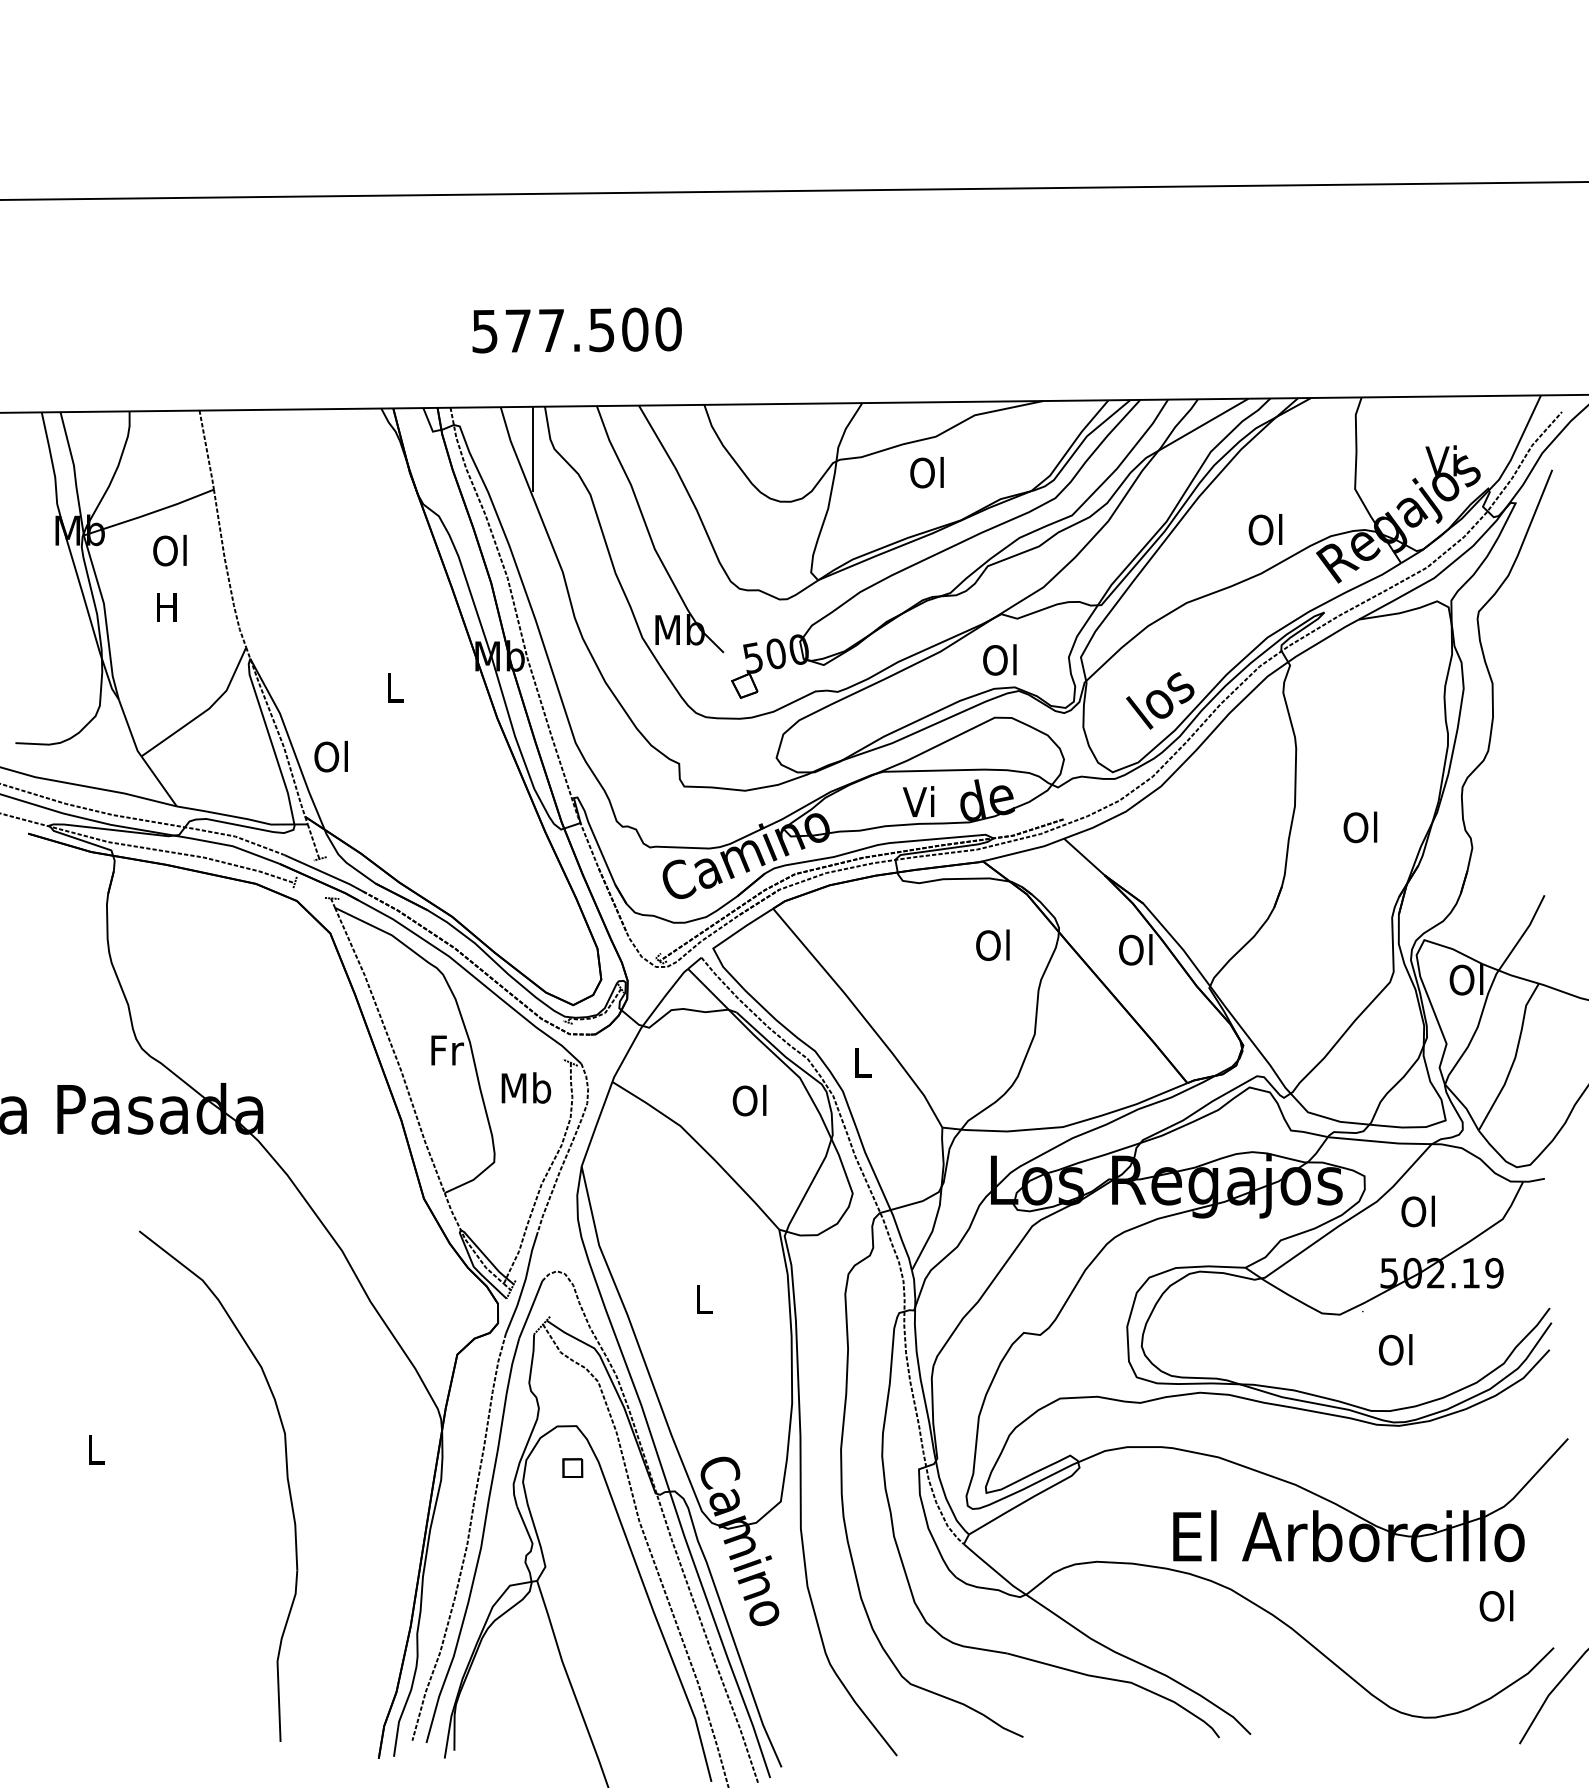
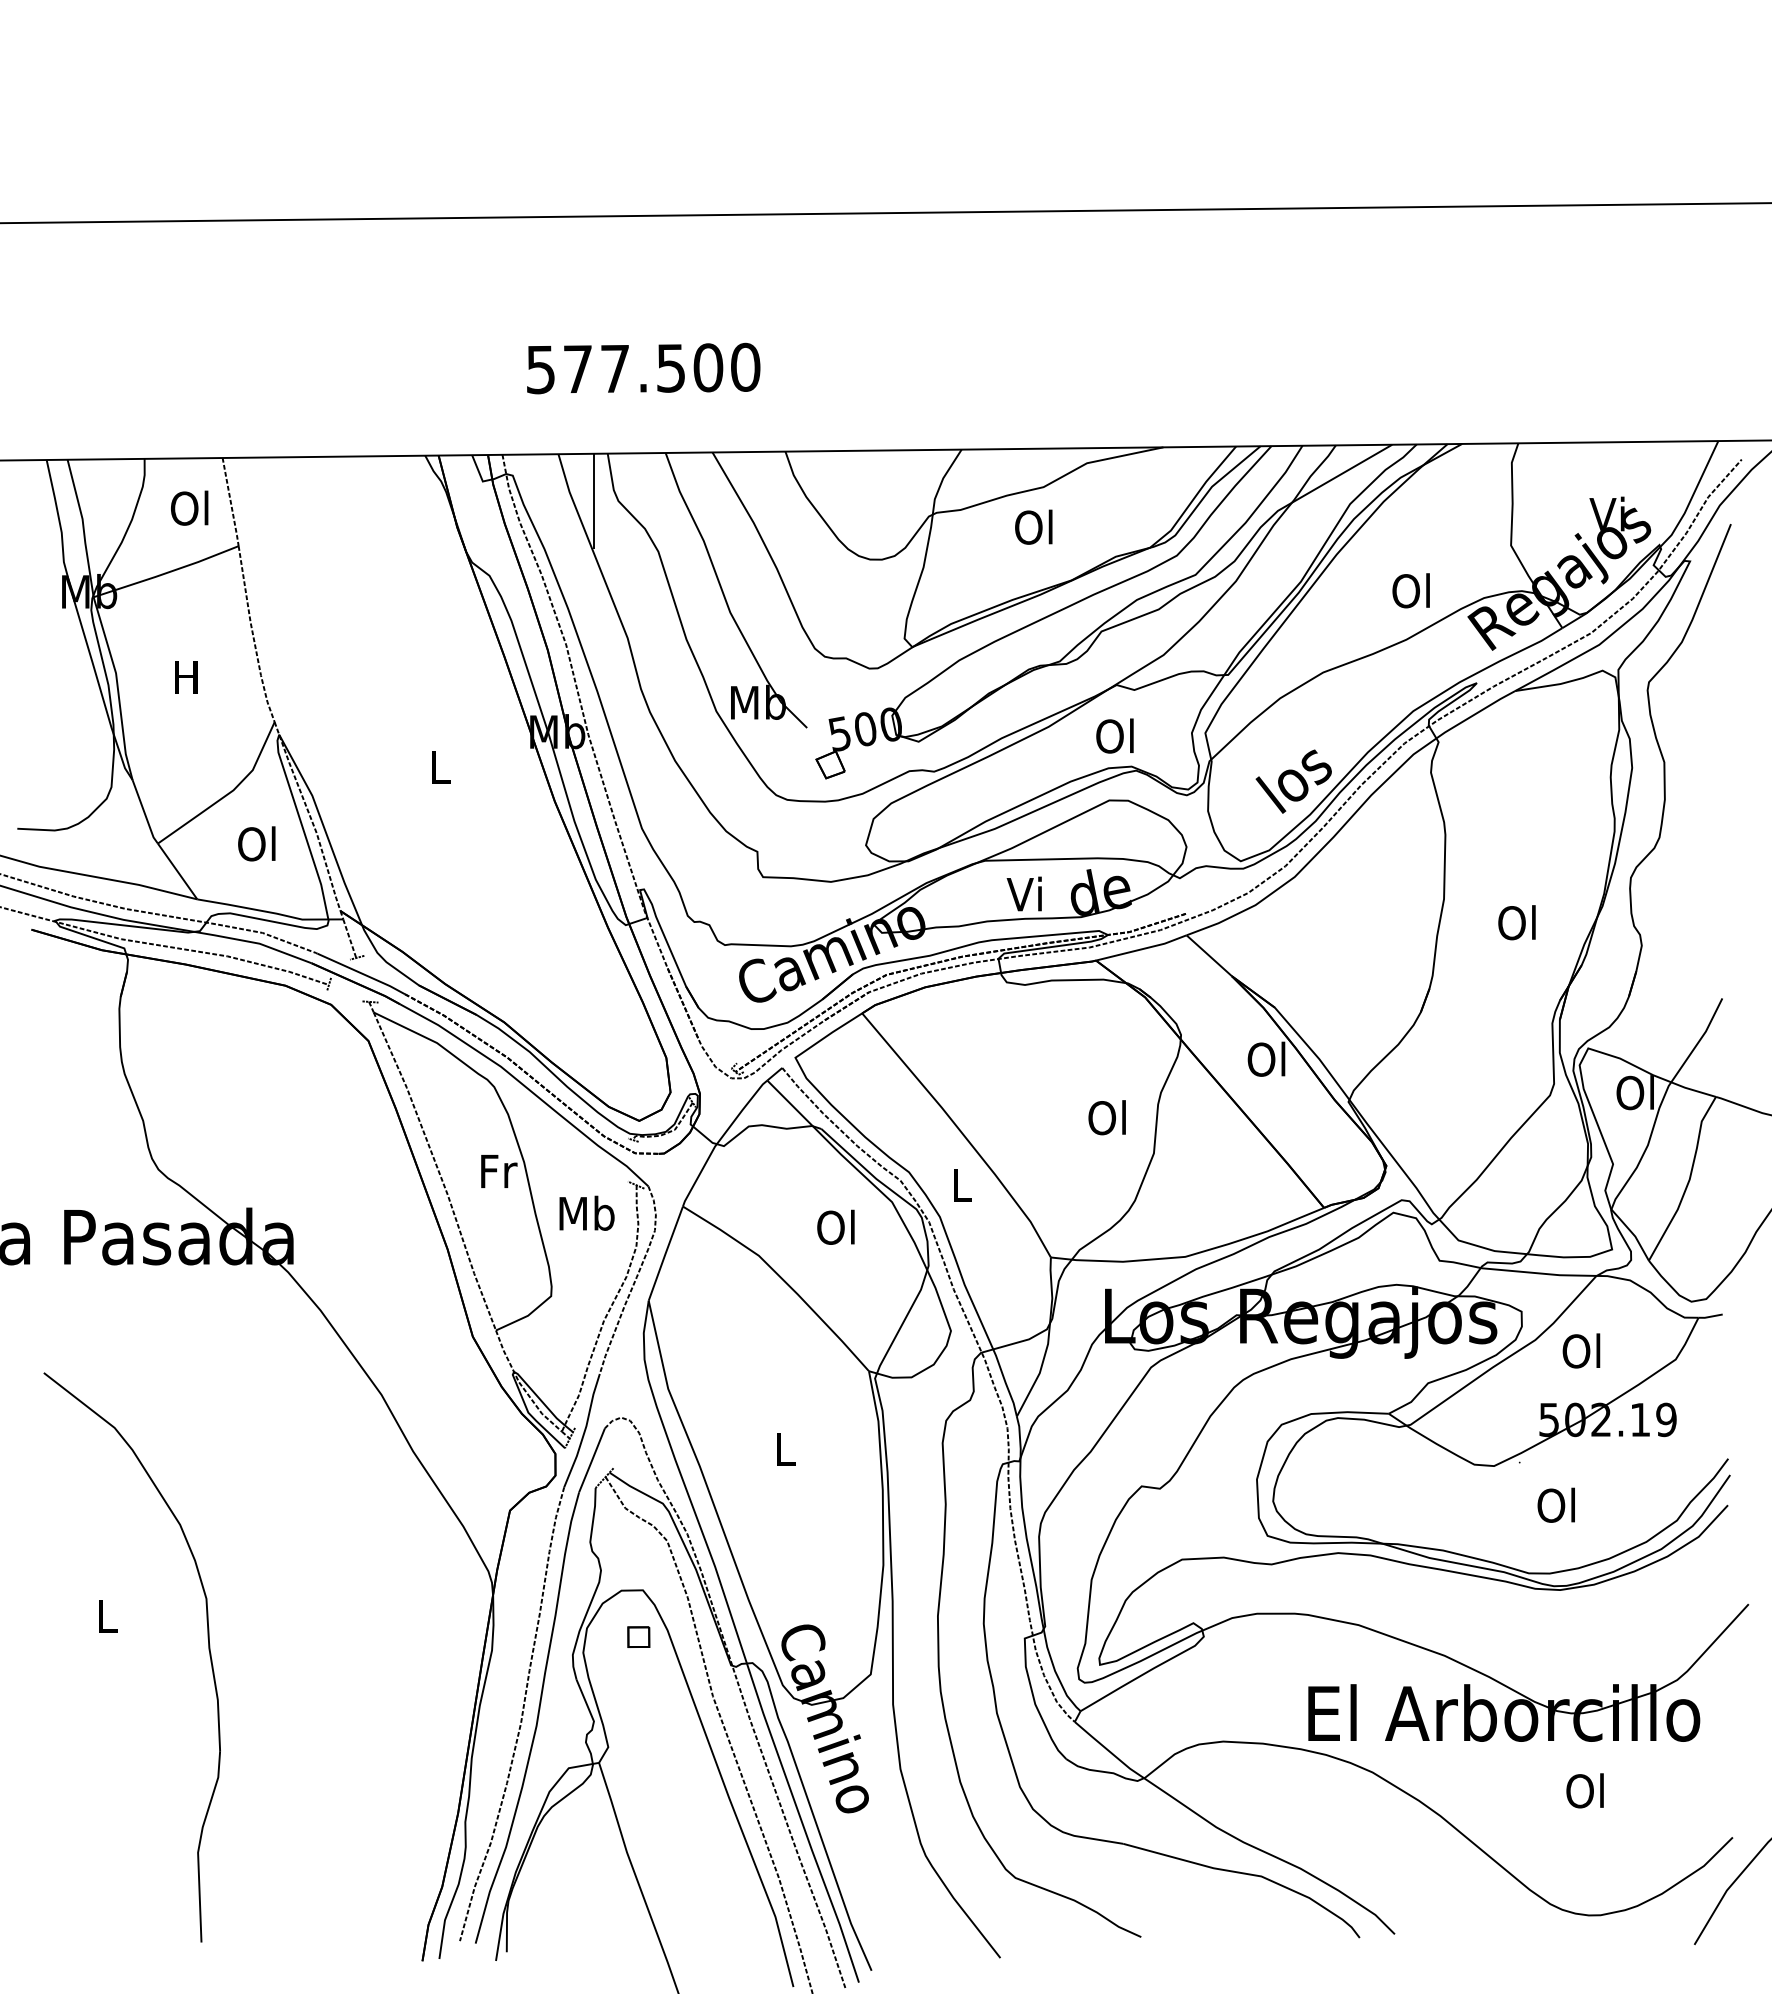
text: (169, 550) -> (189, 508), moved
text: (330, 756) -> (256, 843), moved
text: (992, 944) -> (1106, 1116), moved
part: (286, 1478) -> (208, 1648), moved
text: (1496, 1605) -> (1585, 1790), moved

